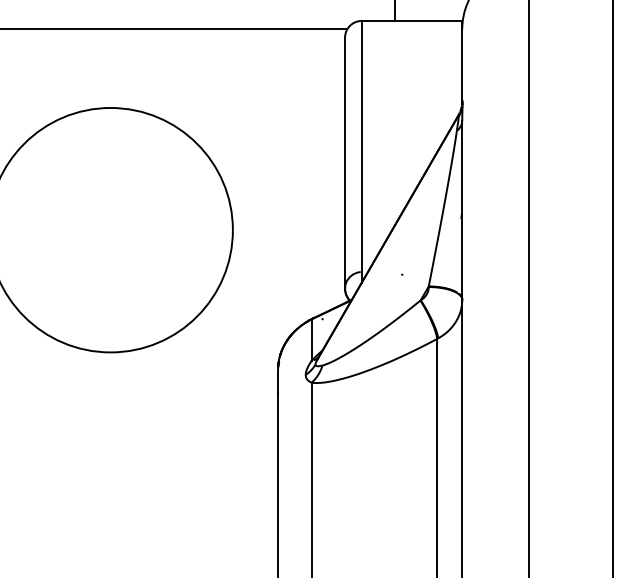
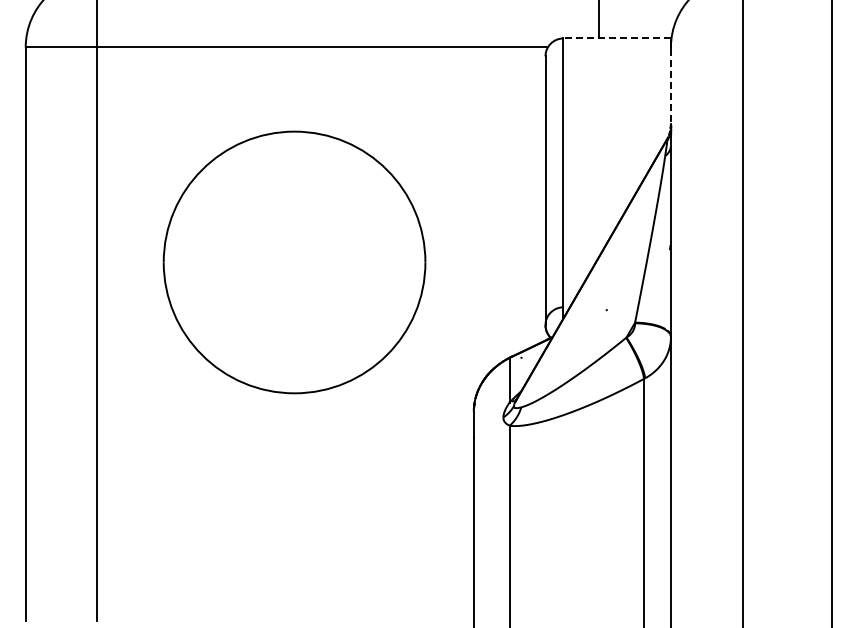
line: (412, 20) -> (617, 38), solid -> dashed
line: (461, 65) -> (670, 86), solid -> dashed

